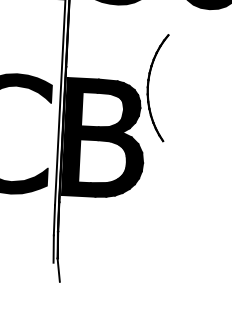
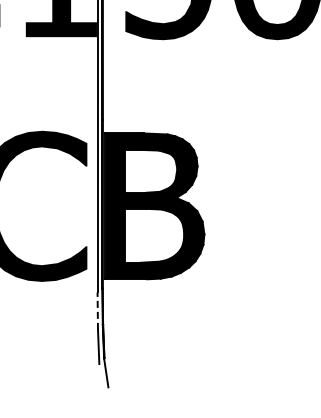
part: (148, 86) -> (206, 139), removed
line: (54, 220) -> (97, 311), solid -> dashed

